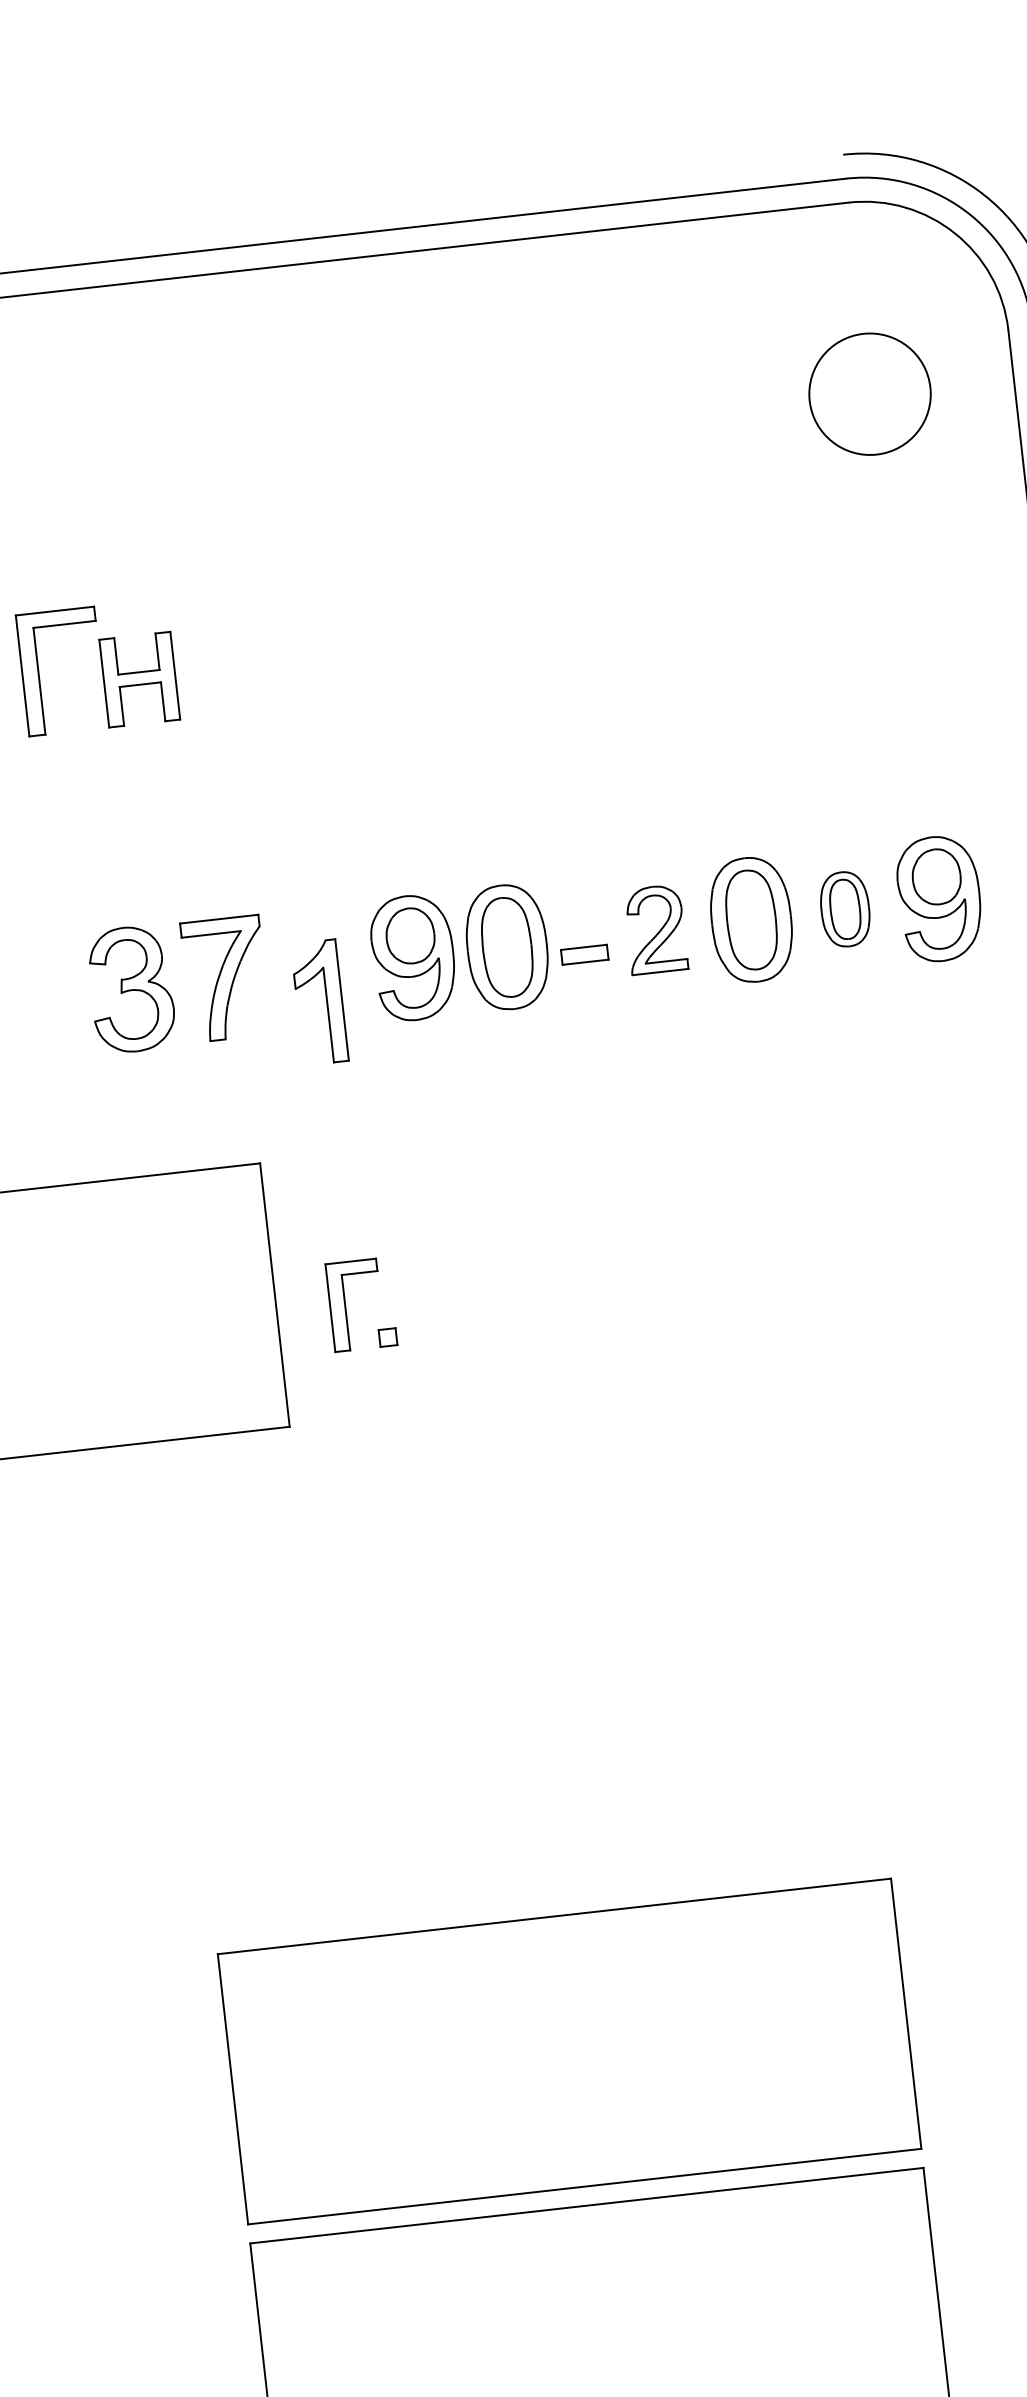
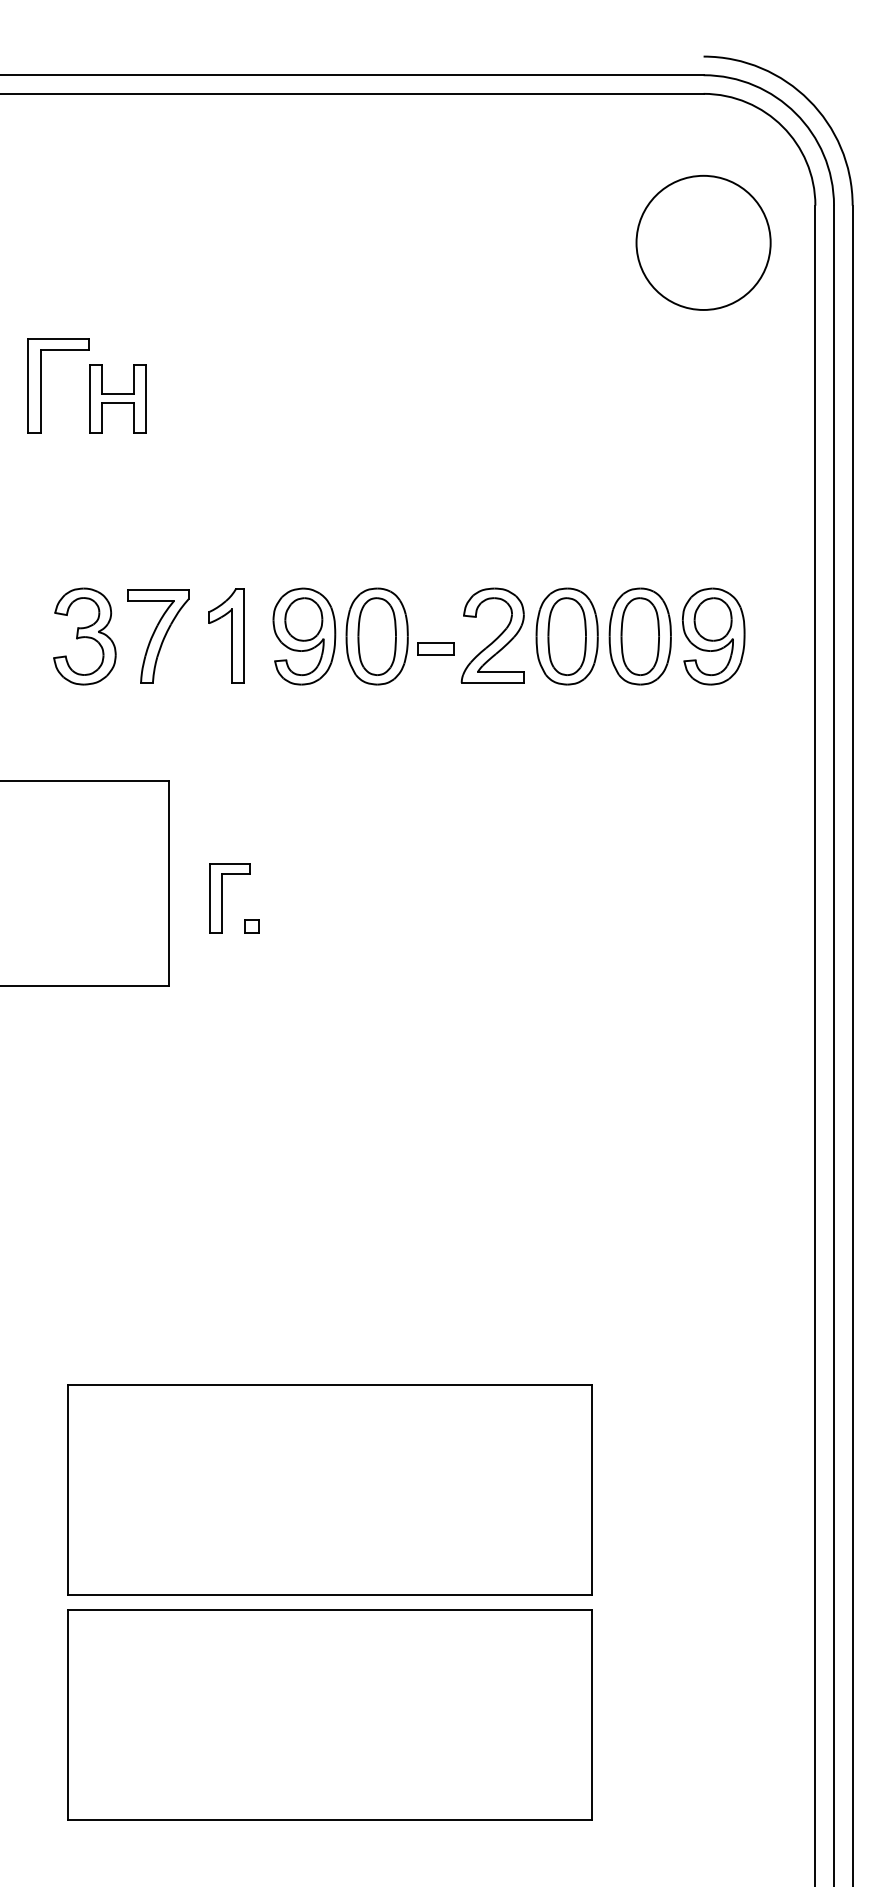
circle: (869, 393) -> (703, 242), size x1.43
part: (844, 909) -> (639, 636), size x1.67
part: (655, 929) -> (492, 635), size x1.43
part: (319, 1002) -> (226, 635), moved

